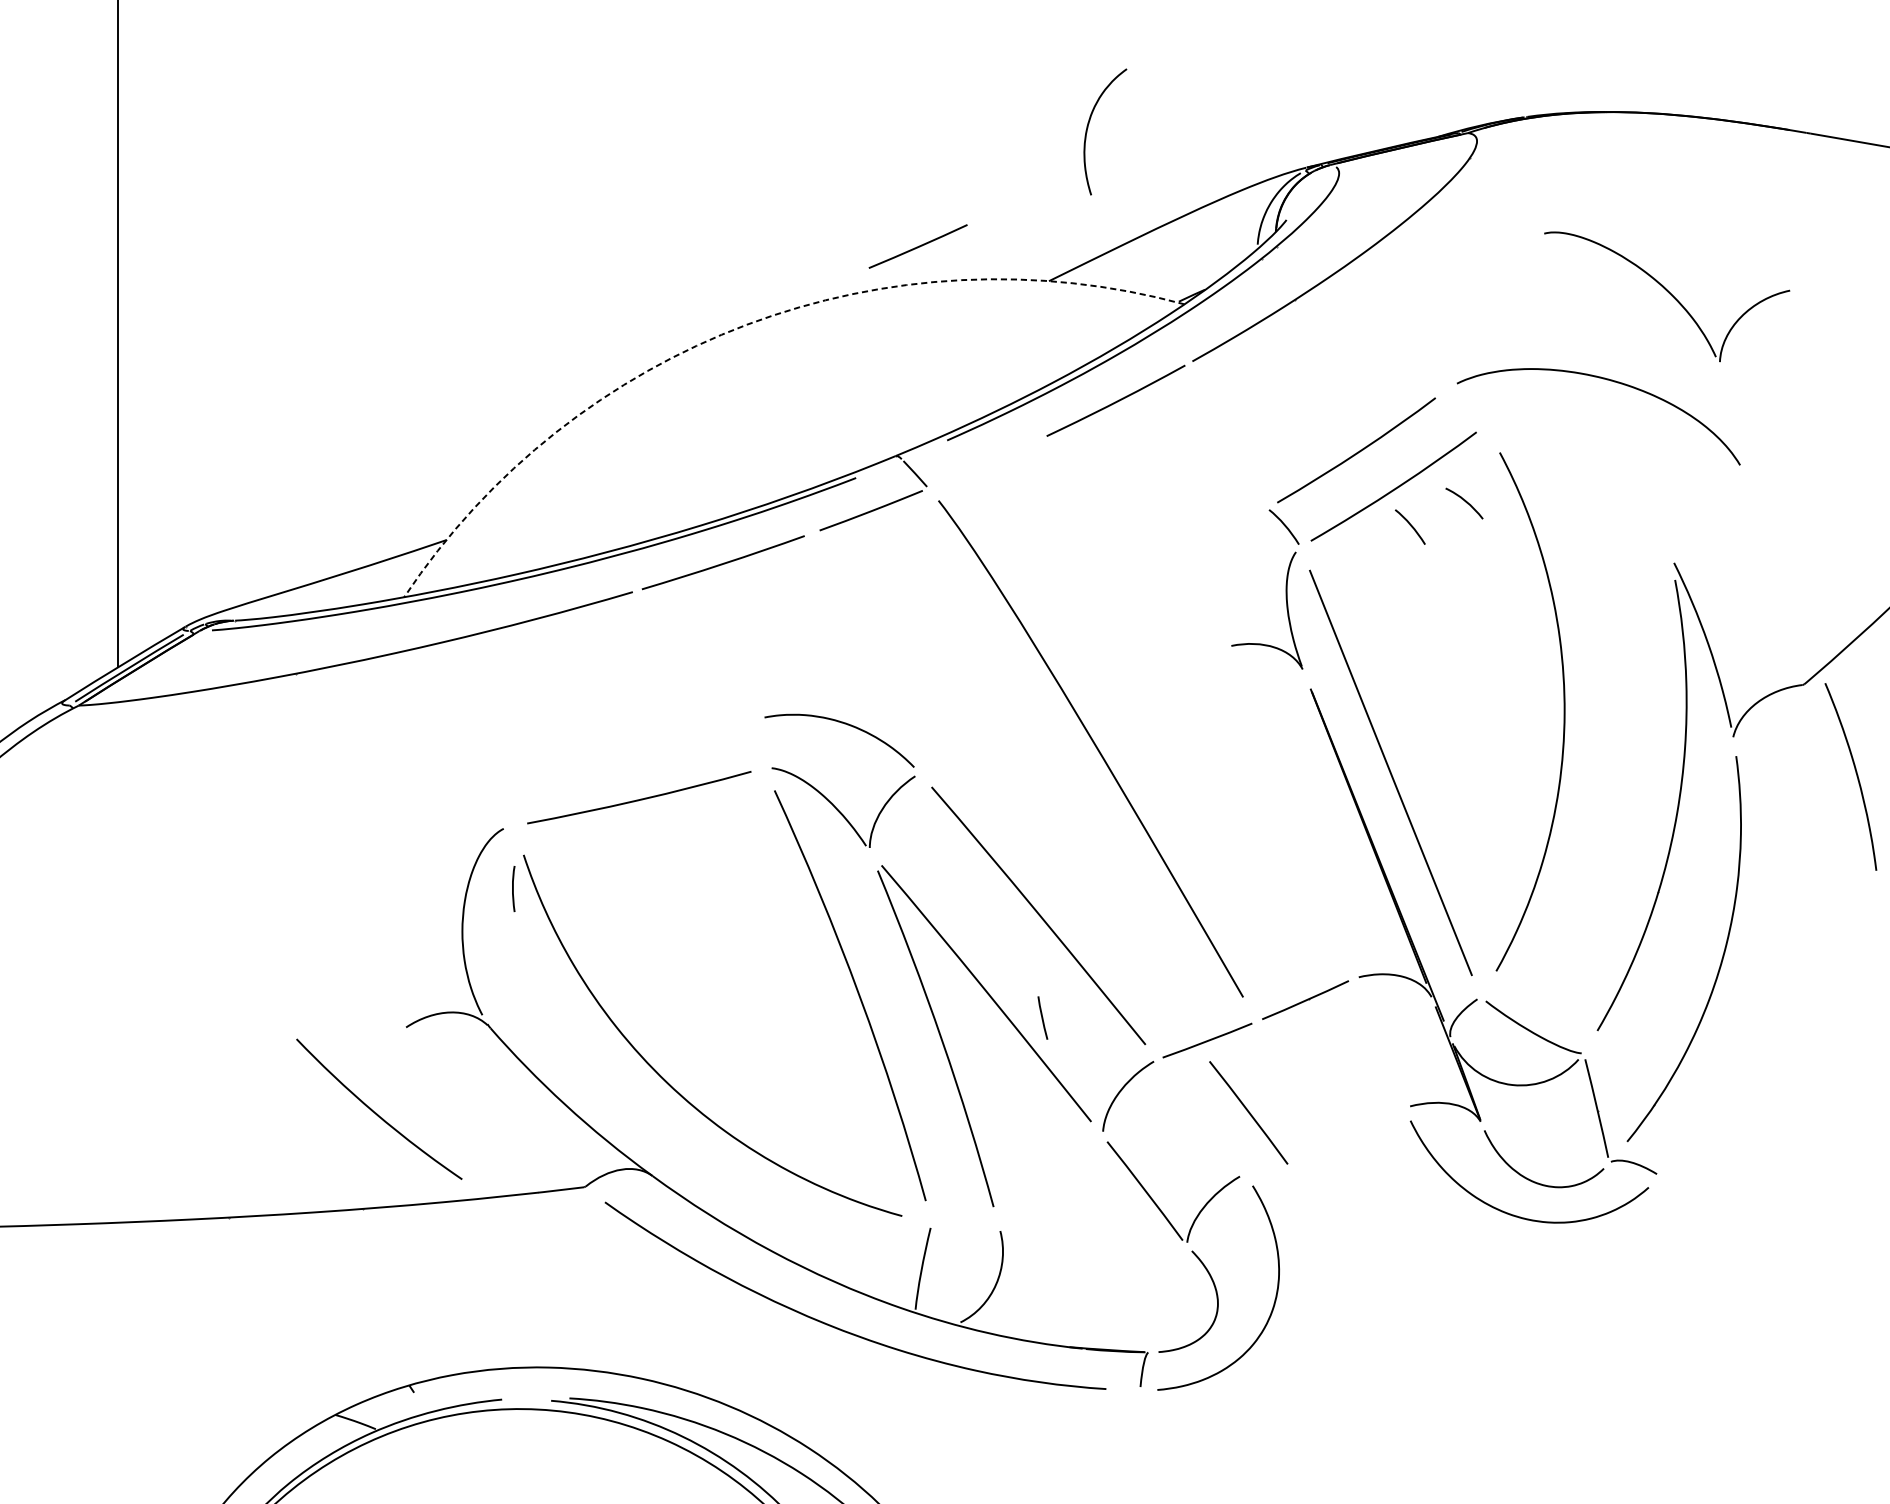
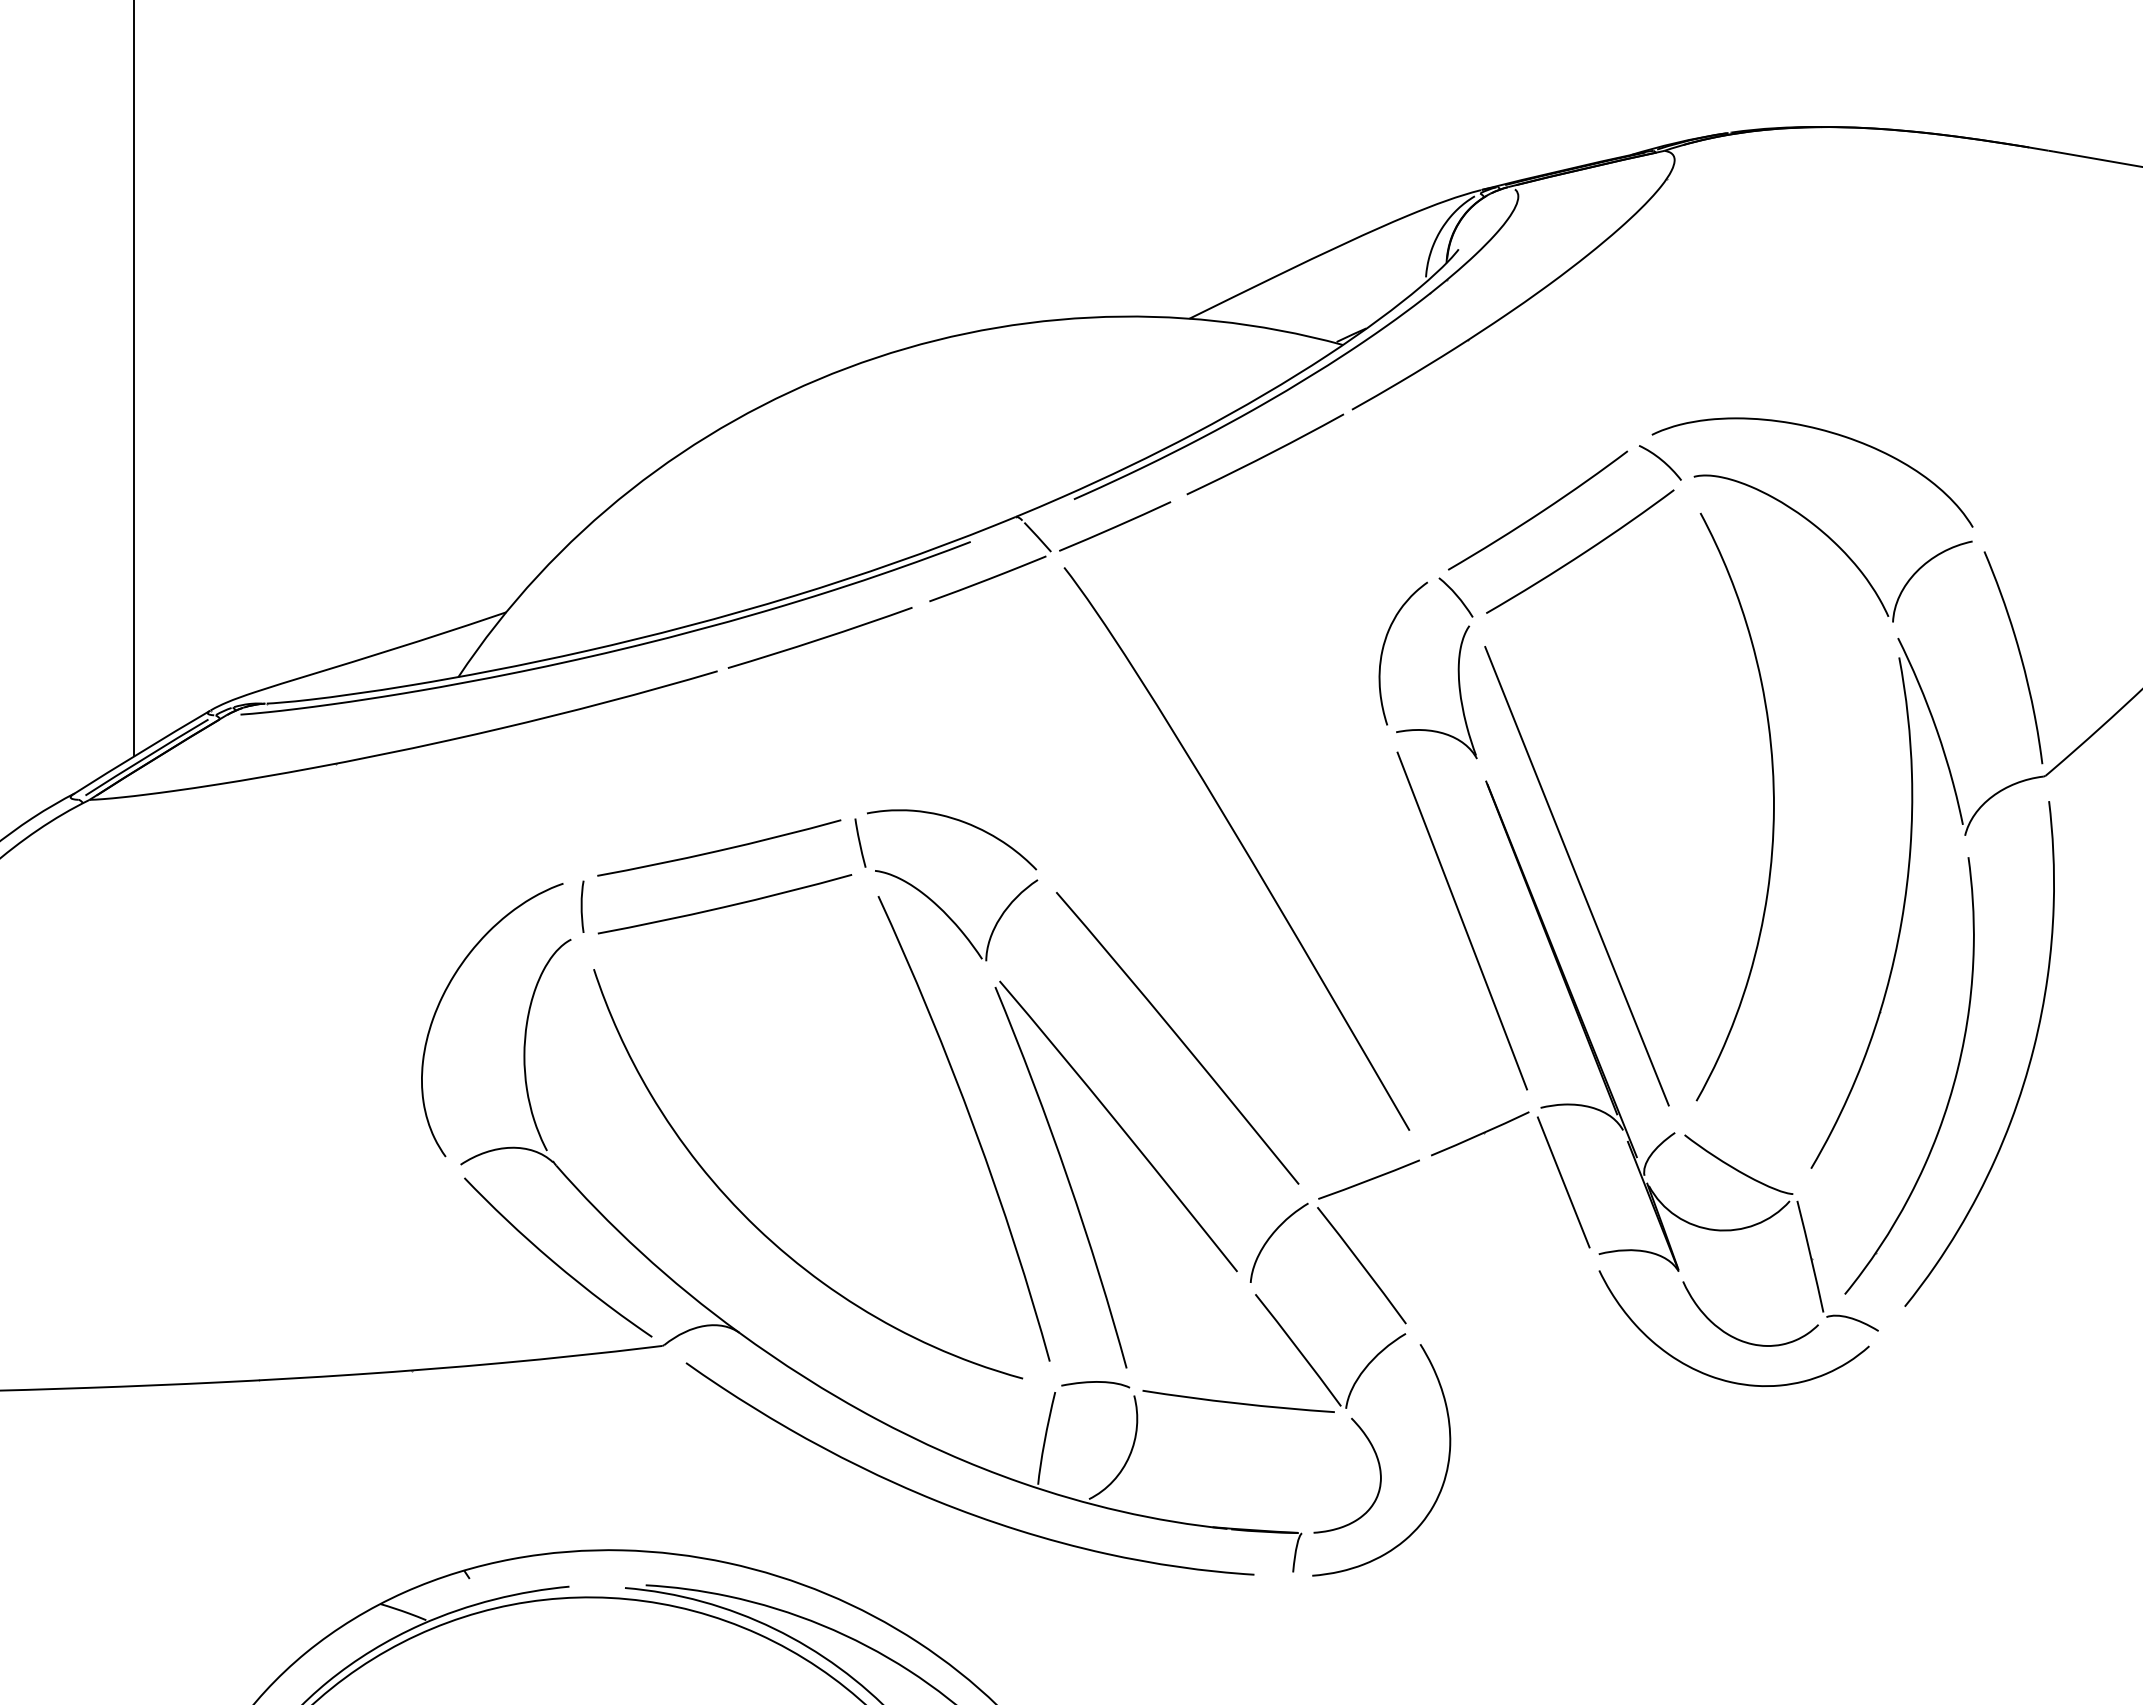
curve: (1088, 126) -> (1384, 647), moved
line: (918, 246) -> (1115, 526), moved
part: (1666, 296) -> (1832, 548), moved
arc: (747, 325) -> (847, 368), dashed -> solid
curve: (1464, 501) -> (1660, 460), moved
curve: (1410, 526) -> (1599, 596), removed
curve: (634, 749) -> (719, 849), added
curve: (1856, 774) -> (2019, 655), moved
line: (1289, 811) -> (1461, 920), added
curve: (391, 878) -> (444, 995), added
curve: (513, 888) -> (582, 906), moved
part: (1787, 944) -> (2026, 1070), added
line: (1042, 1017) -> (860, 842), moved
line: (1378, 1043) -> (1563, 1182), added
curve: (376, 1112) -> (554, 1261), moved
line: (1248, 1112) -> (1361, 1265), moved
curve: (966, 1219) -> (1095, 1382), added
curve: (1092, 1237) -> (1238, 1402), added

